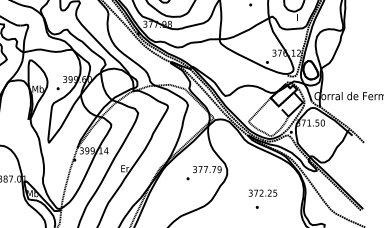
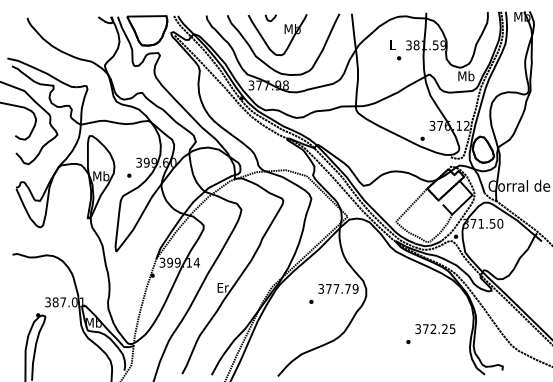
text: (298, 17) -> (466, 76), L -> Mb
text: (263, 193) -> (435, 329), moved

